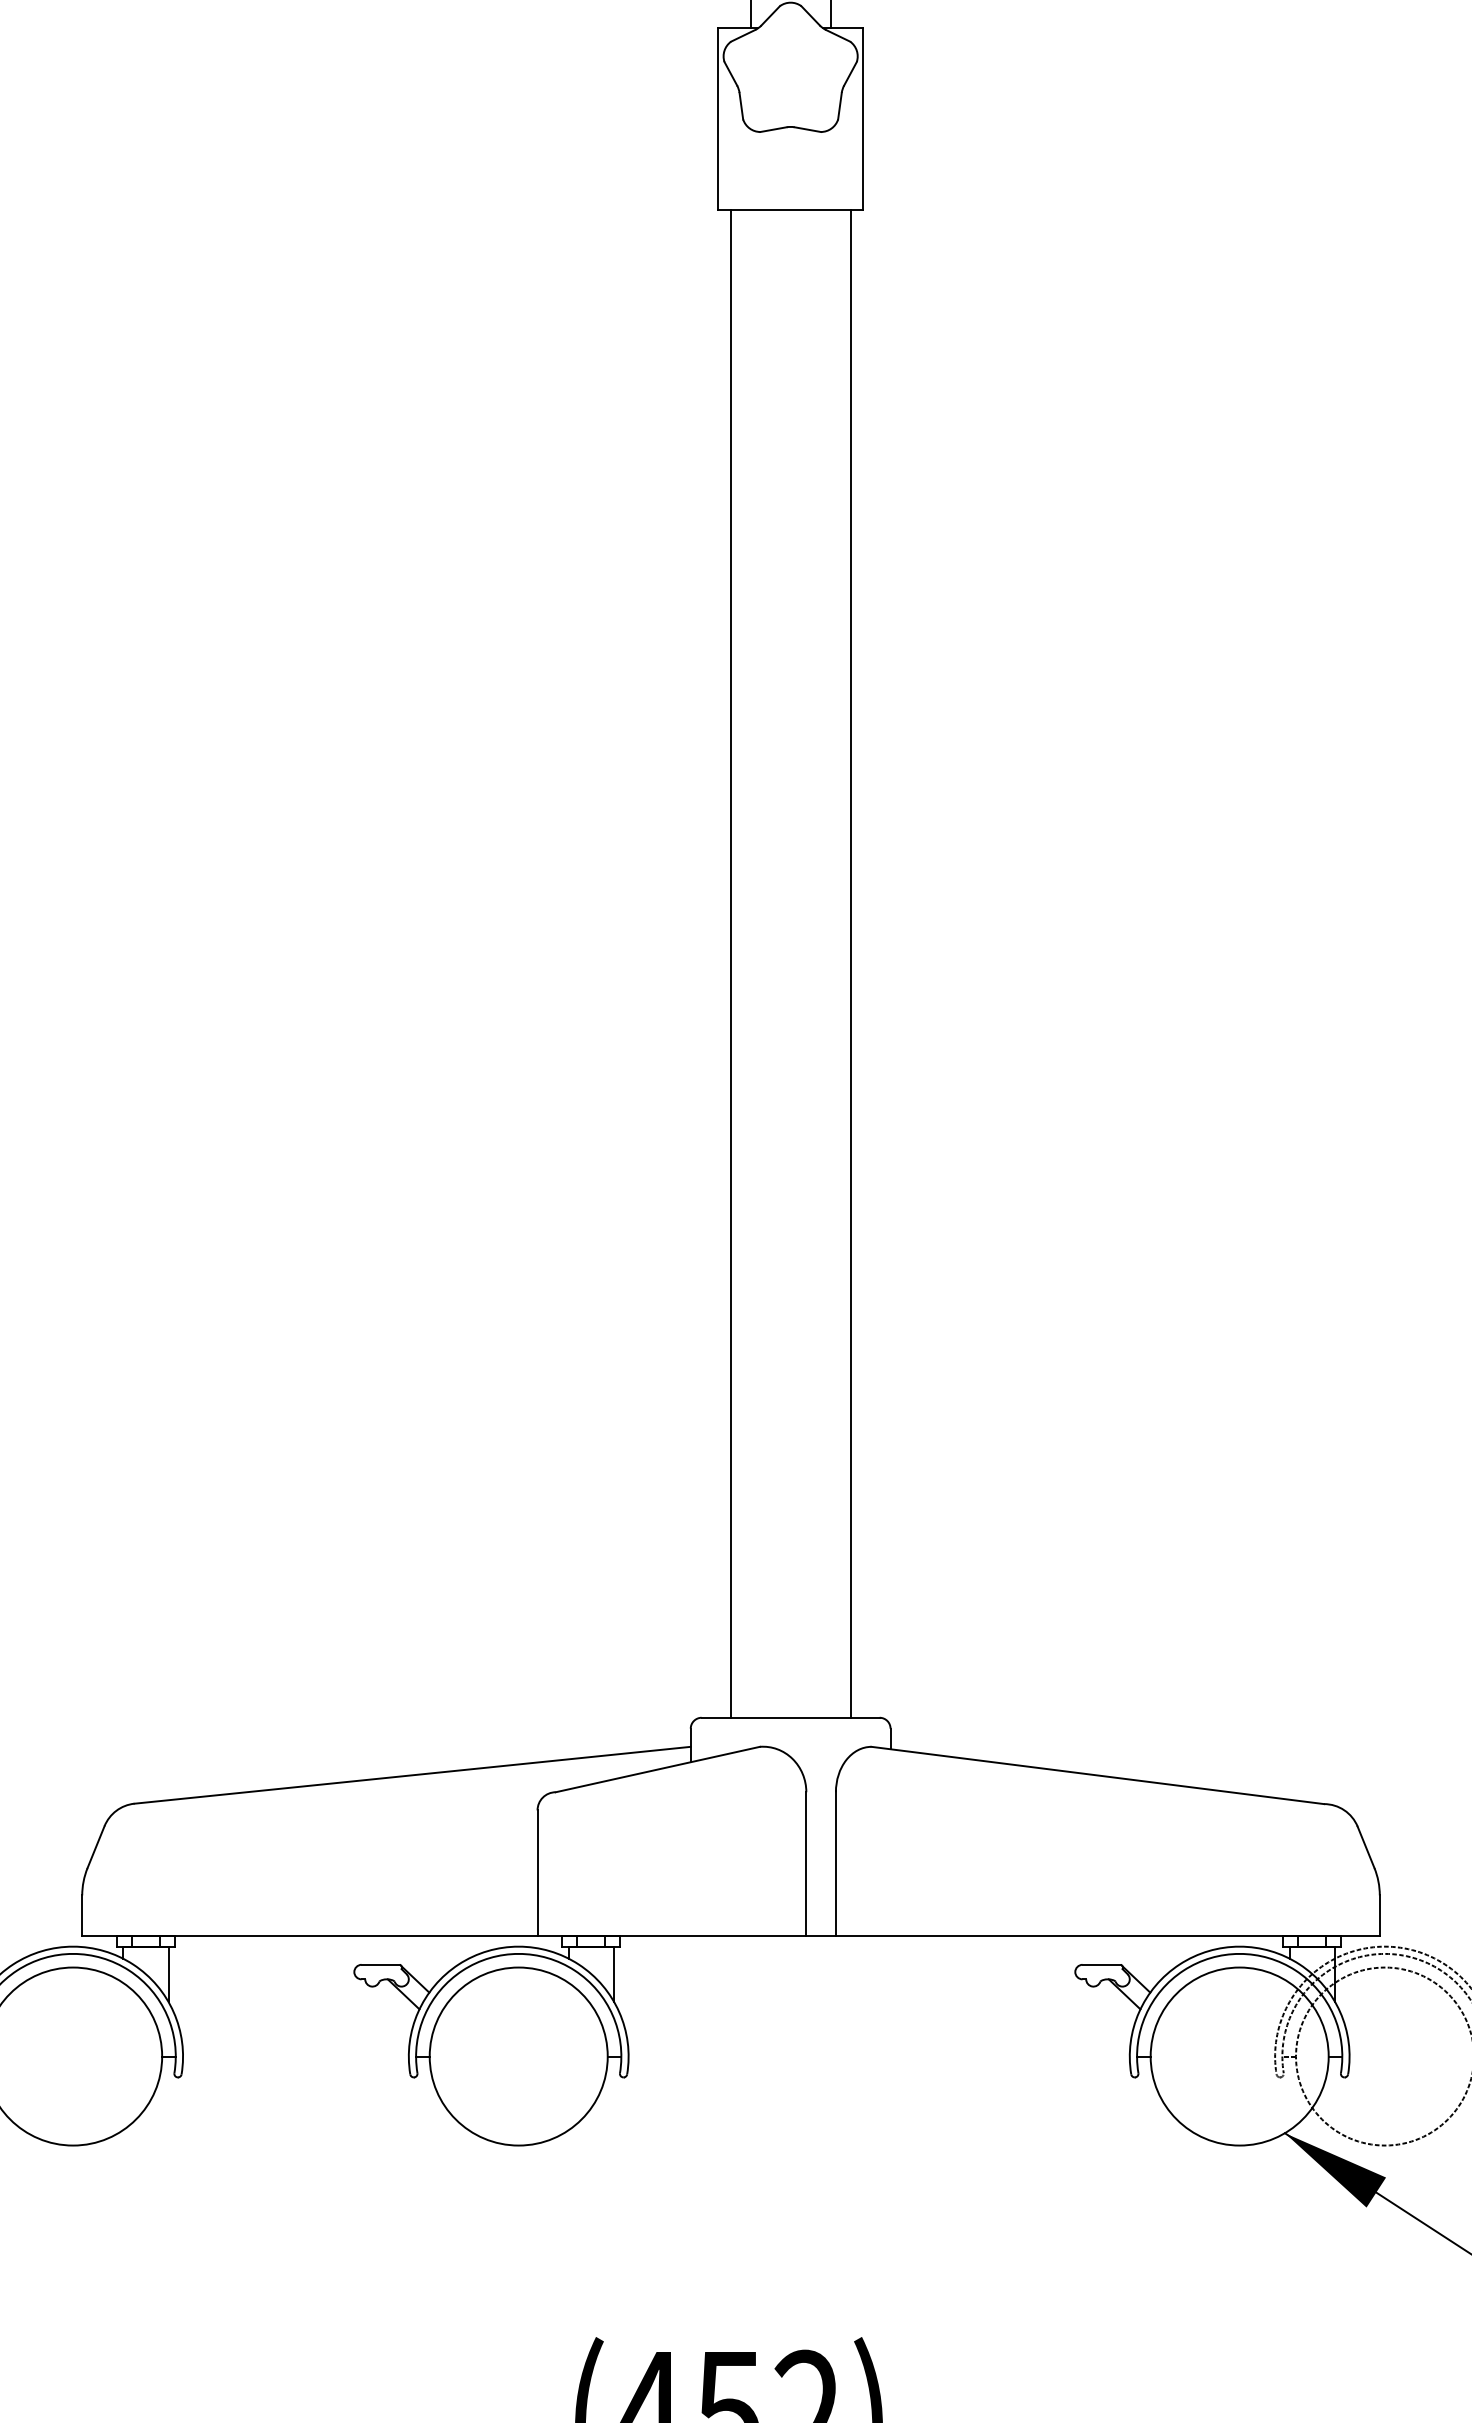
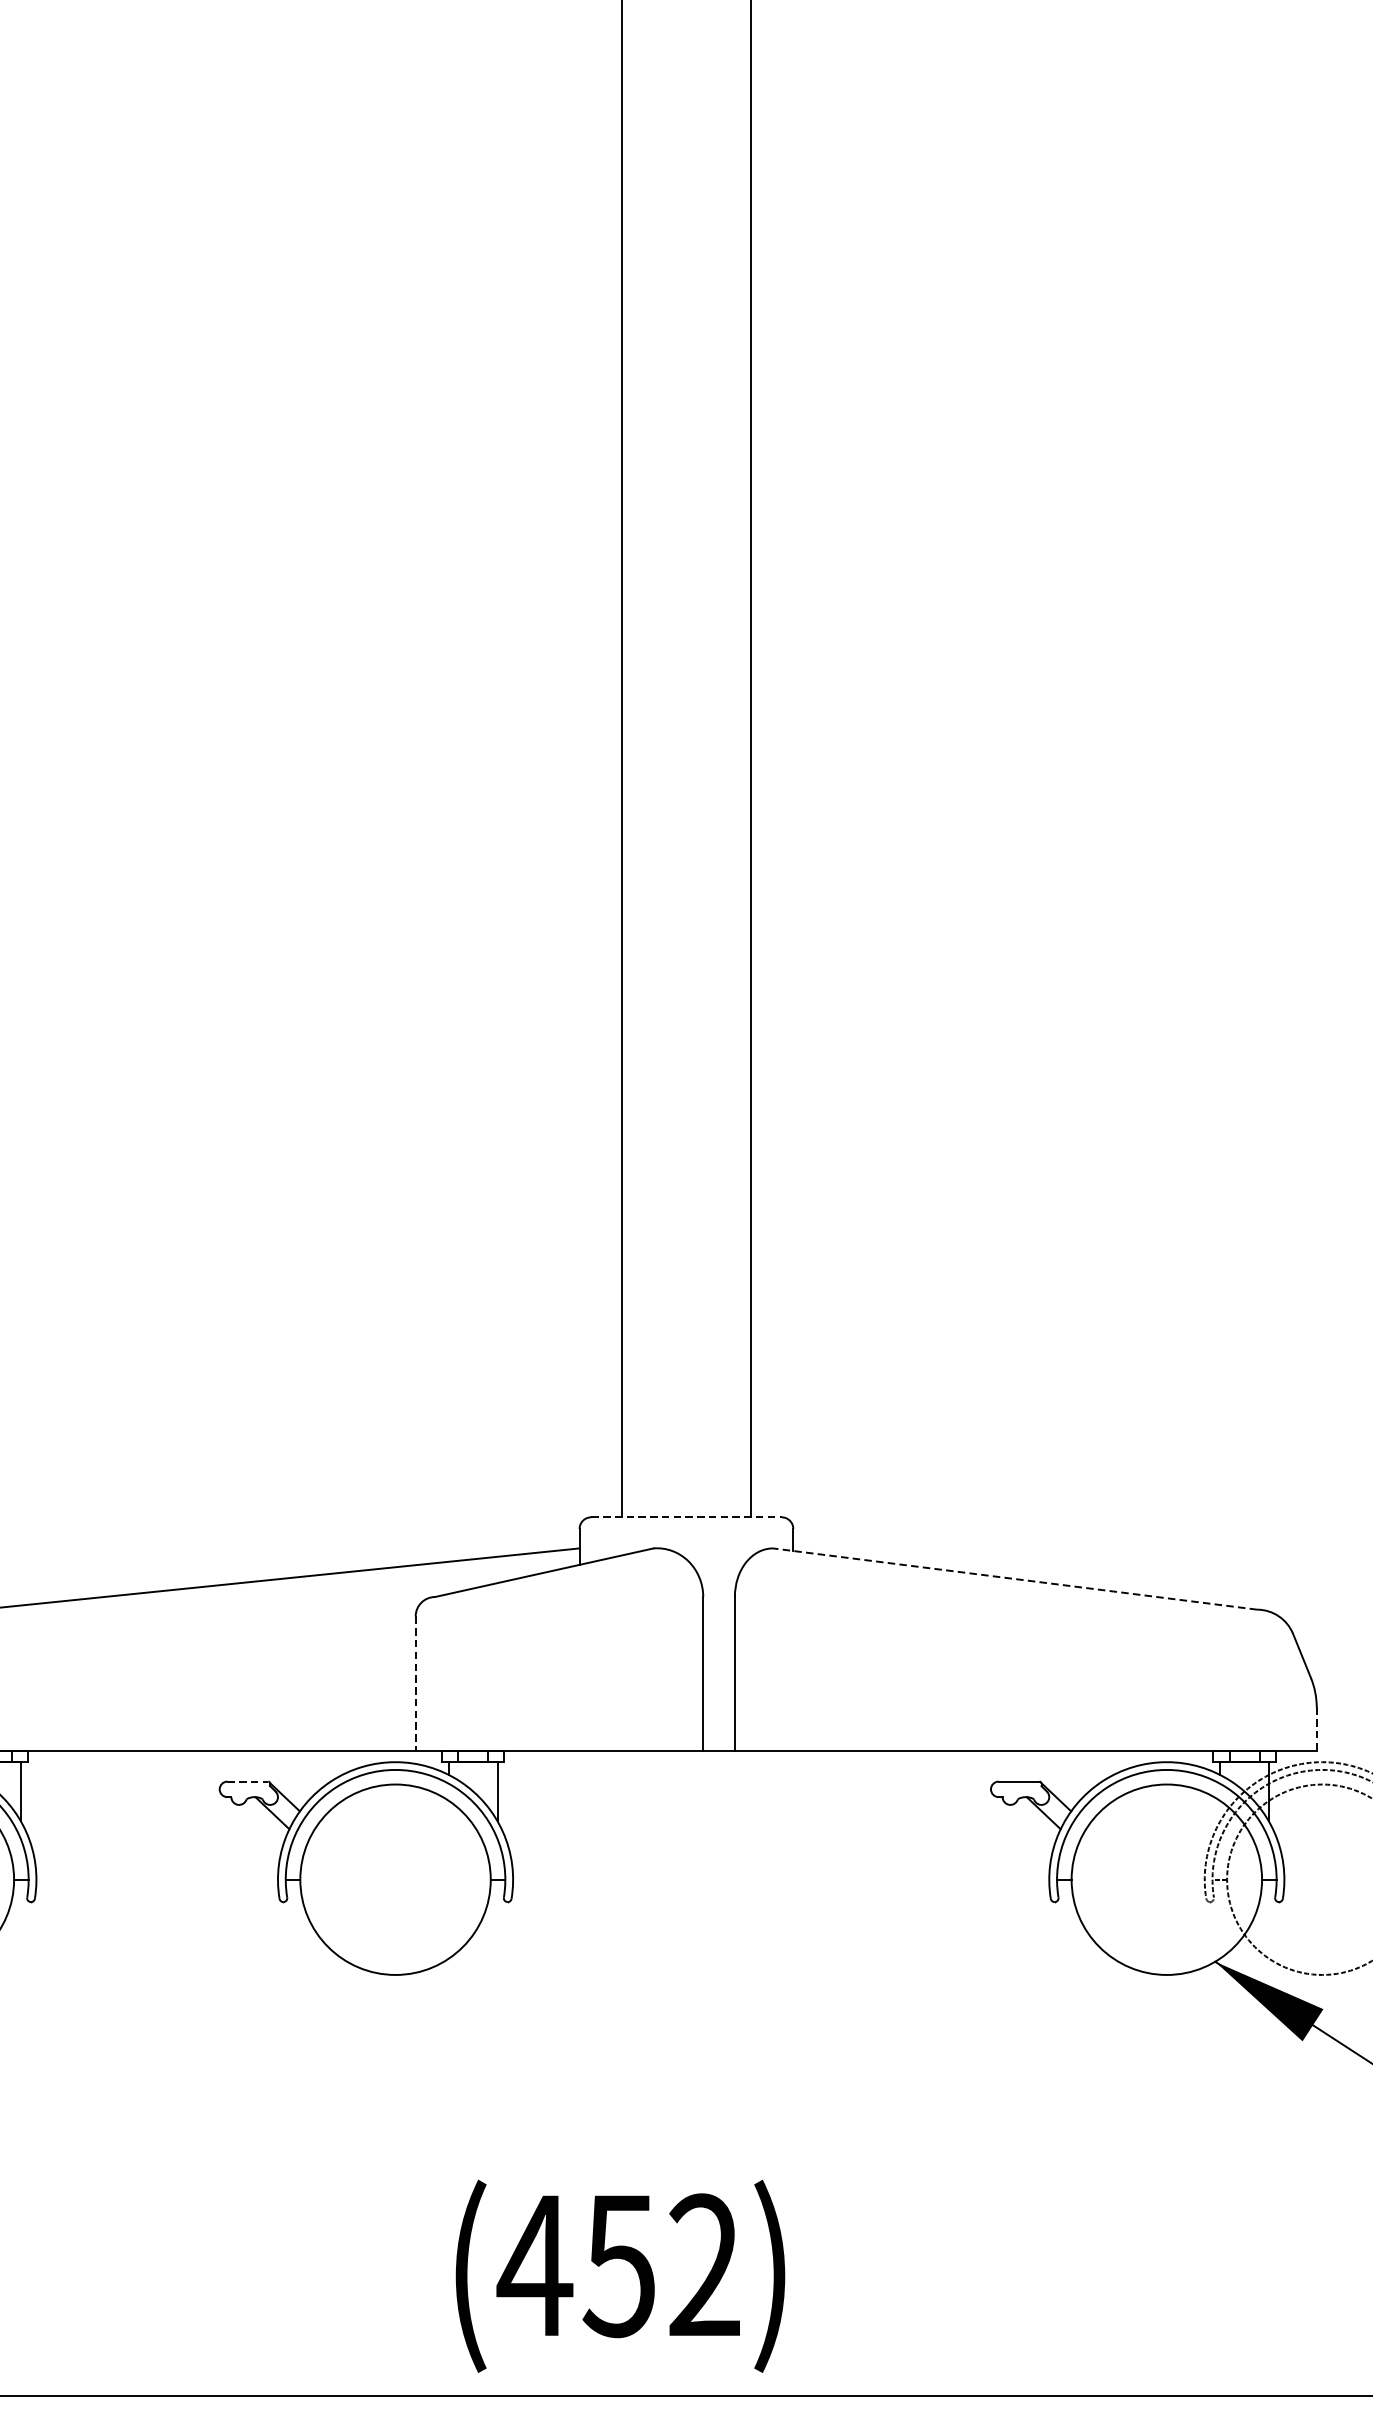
line: (791, 1717) -> (687, 1517), solid -> dashed
line: (1097, 1775) -> (1014, 1579), solid -> dashed
line: (537, 1873) -> (415, 1683), solid -> dashed
line: (1379, 1916) -> (1316, 1729), solid -> dashed
line: (381, 1964) -> (248, 1781), solid -> dashed

